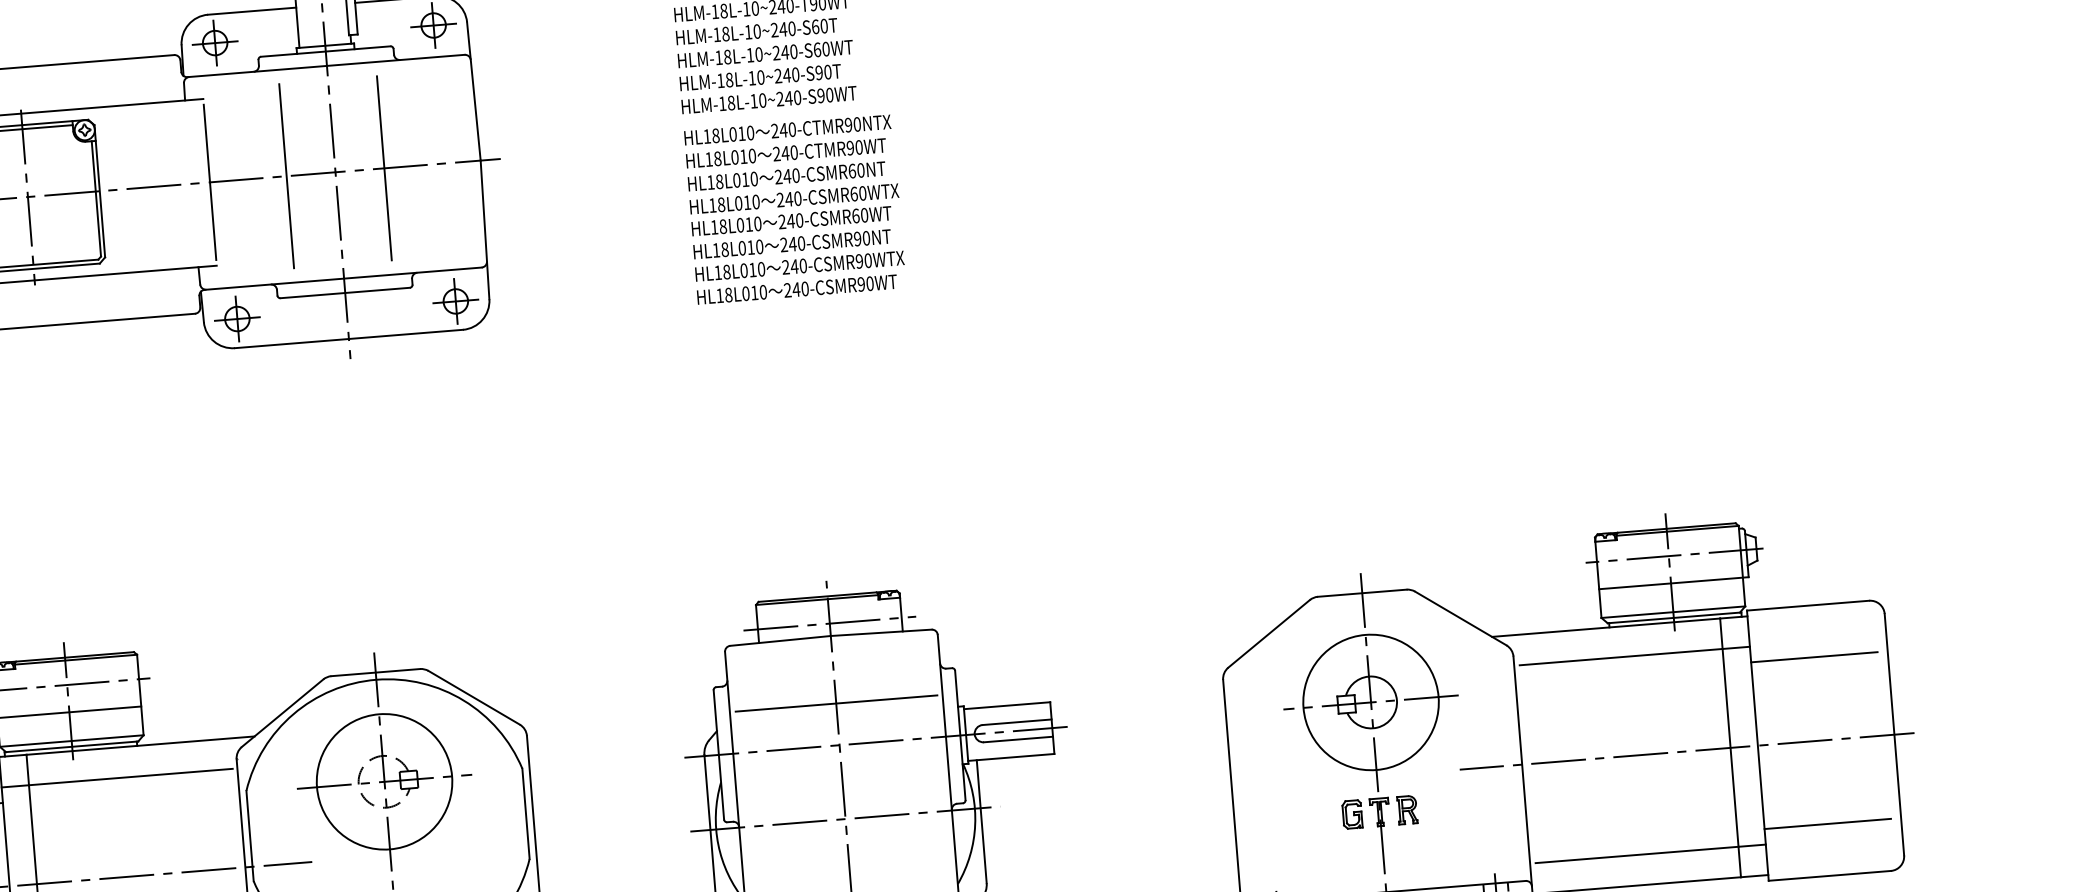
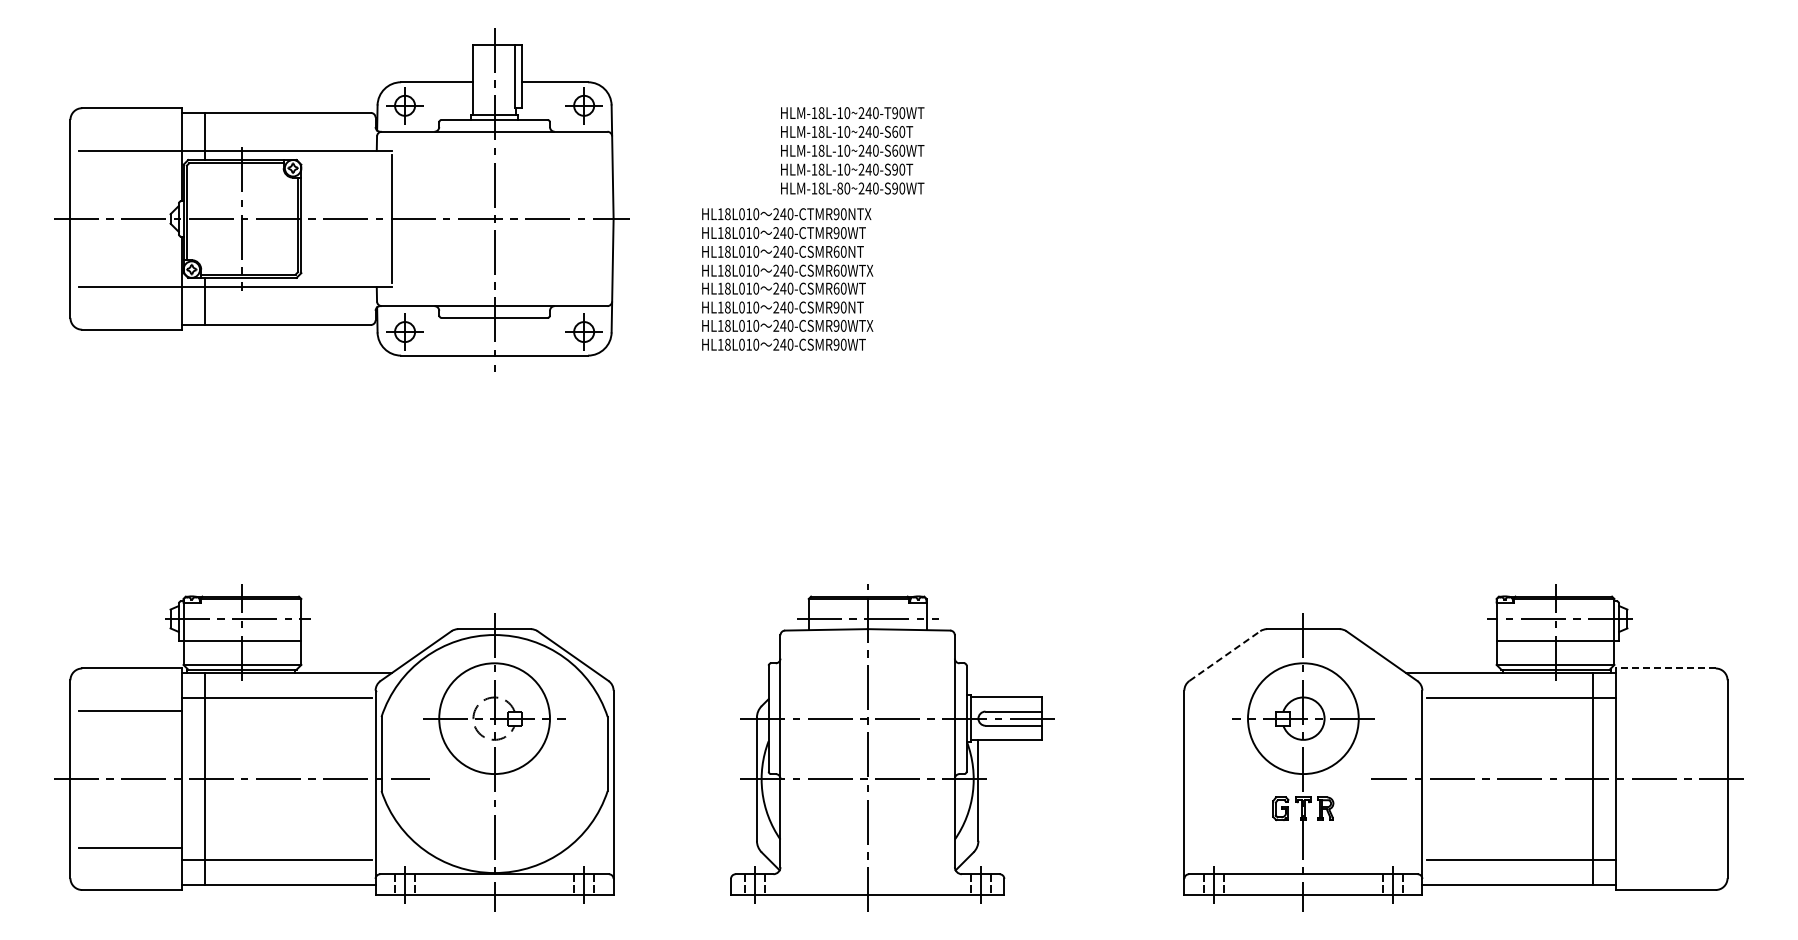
text: (754, 101) -> (840, 188), HLM-18L-10~240-S90WT -> HLM-18L-80~240-S90WT
line: (384, 167) -> (534, 218), removed
line: (286, 175) -> (454, 218), removed
text: (795, 209) -> (787, 279), moved
line: (1807, 605) -> (1665, 668), solid -> dashed
line: (1269, 633) -> (1225, 655), solid -> dashed
line: (1814, 656) -> (1667, 710), removed
line: (836, 703) -> (867, 684), removed
line: (1827, 823) -> (1667, 847), removed

